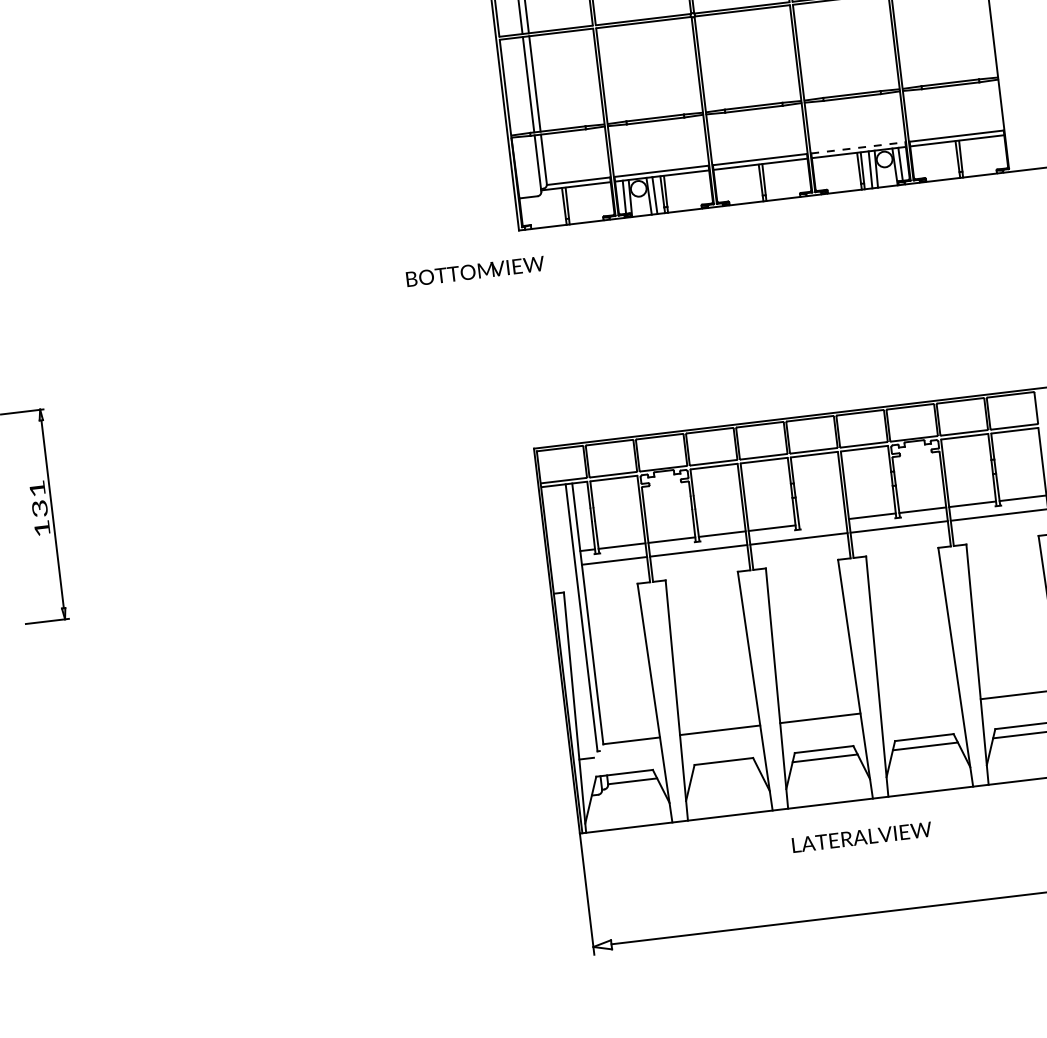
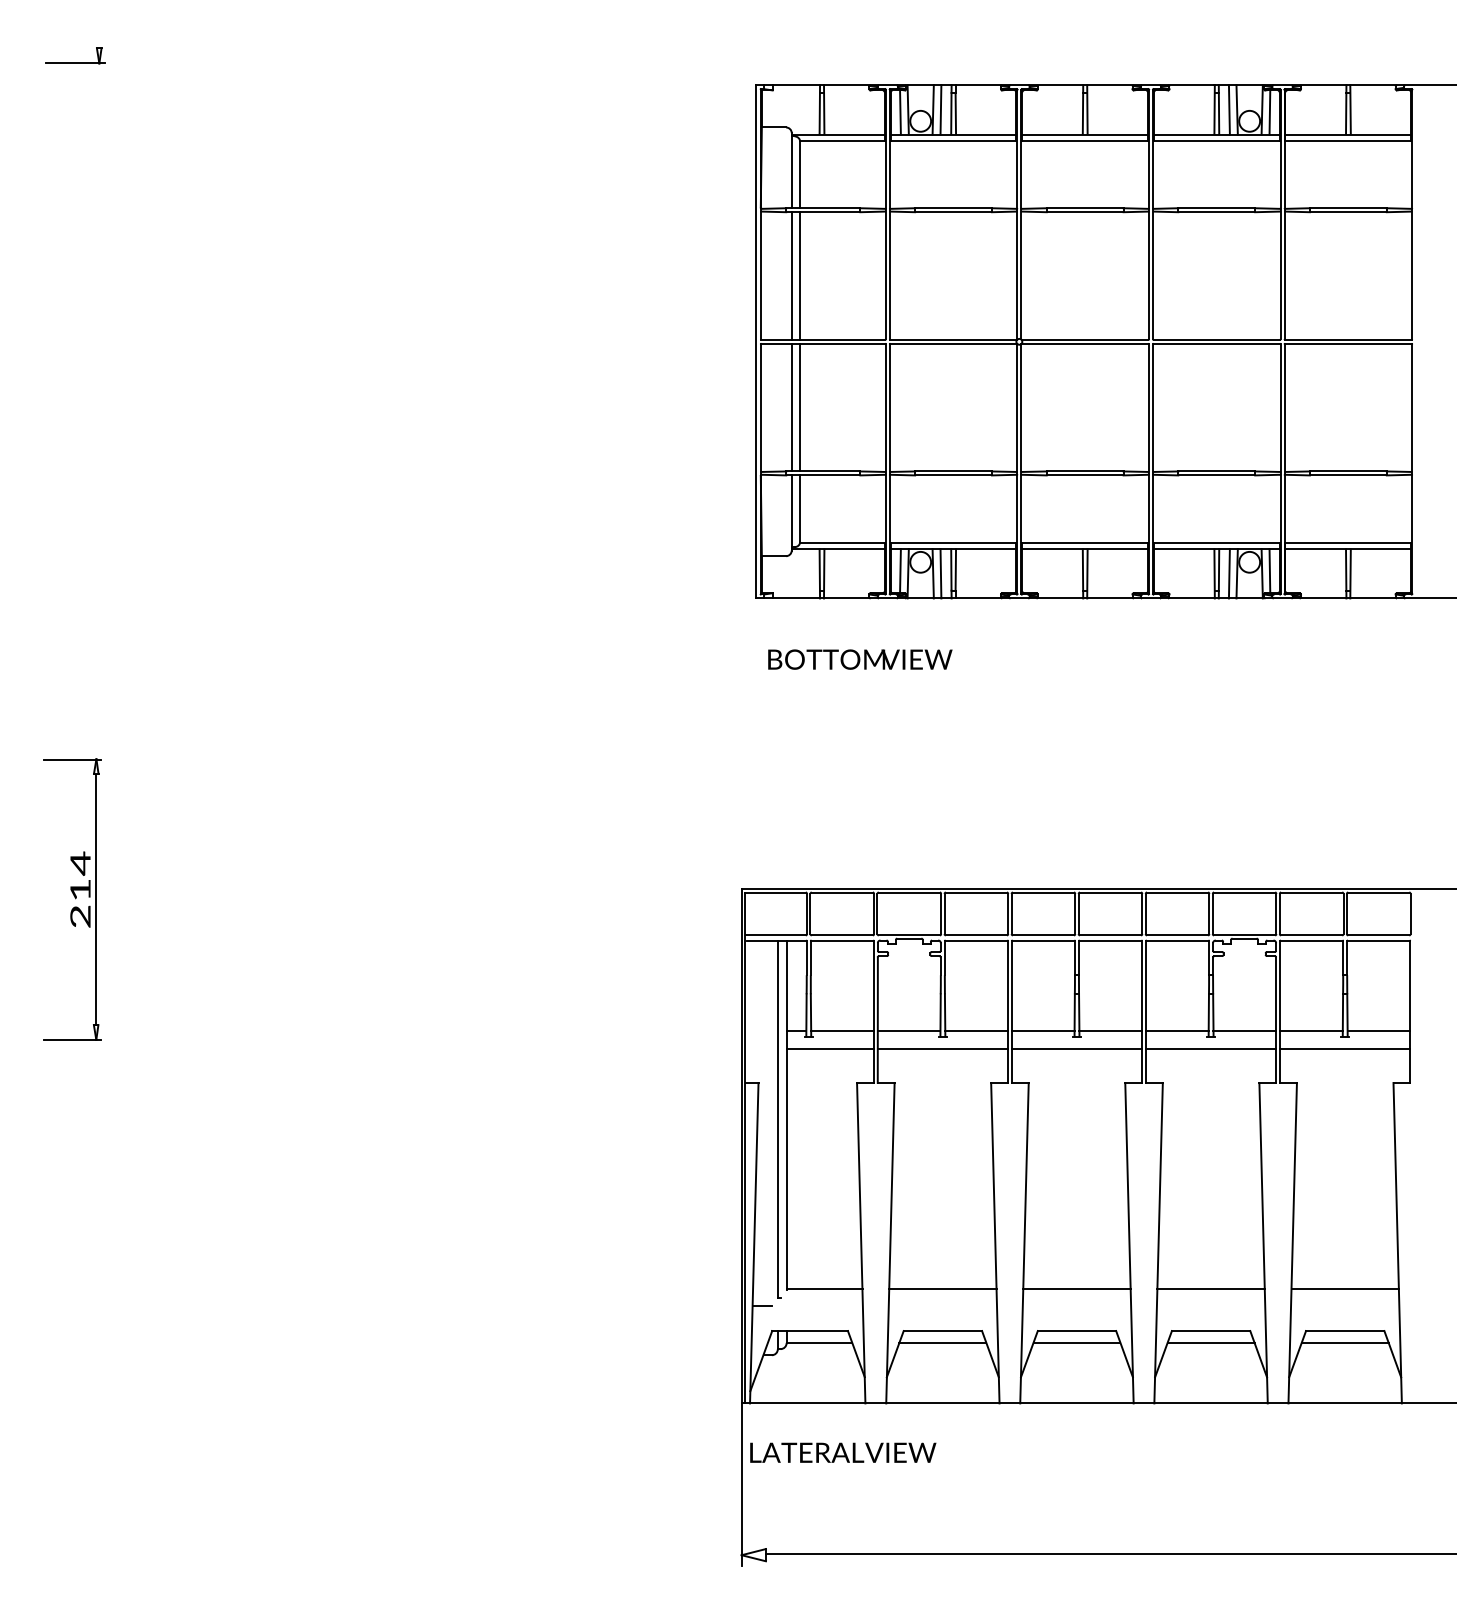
line: (858, 147) -> (1216, 542), dashed -> solid
text: (475, 271) -> (860, 659), moved
text: (39, 508) -> (80, 889), 131 -> 214
line: (822, 521) -> (1110, 1030), added
line: (920, 706) -> (1210, 1289), added
line: (724, 770) -> (942, 1342), added
text: (862, 837) -> (843, 1452), moved

